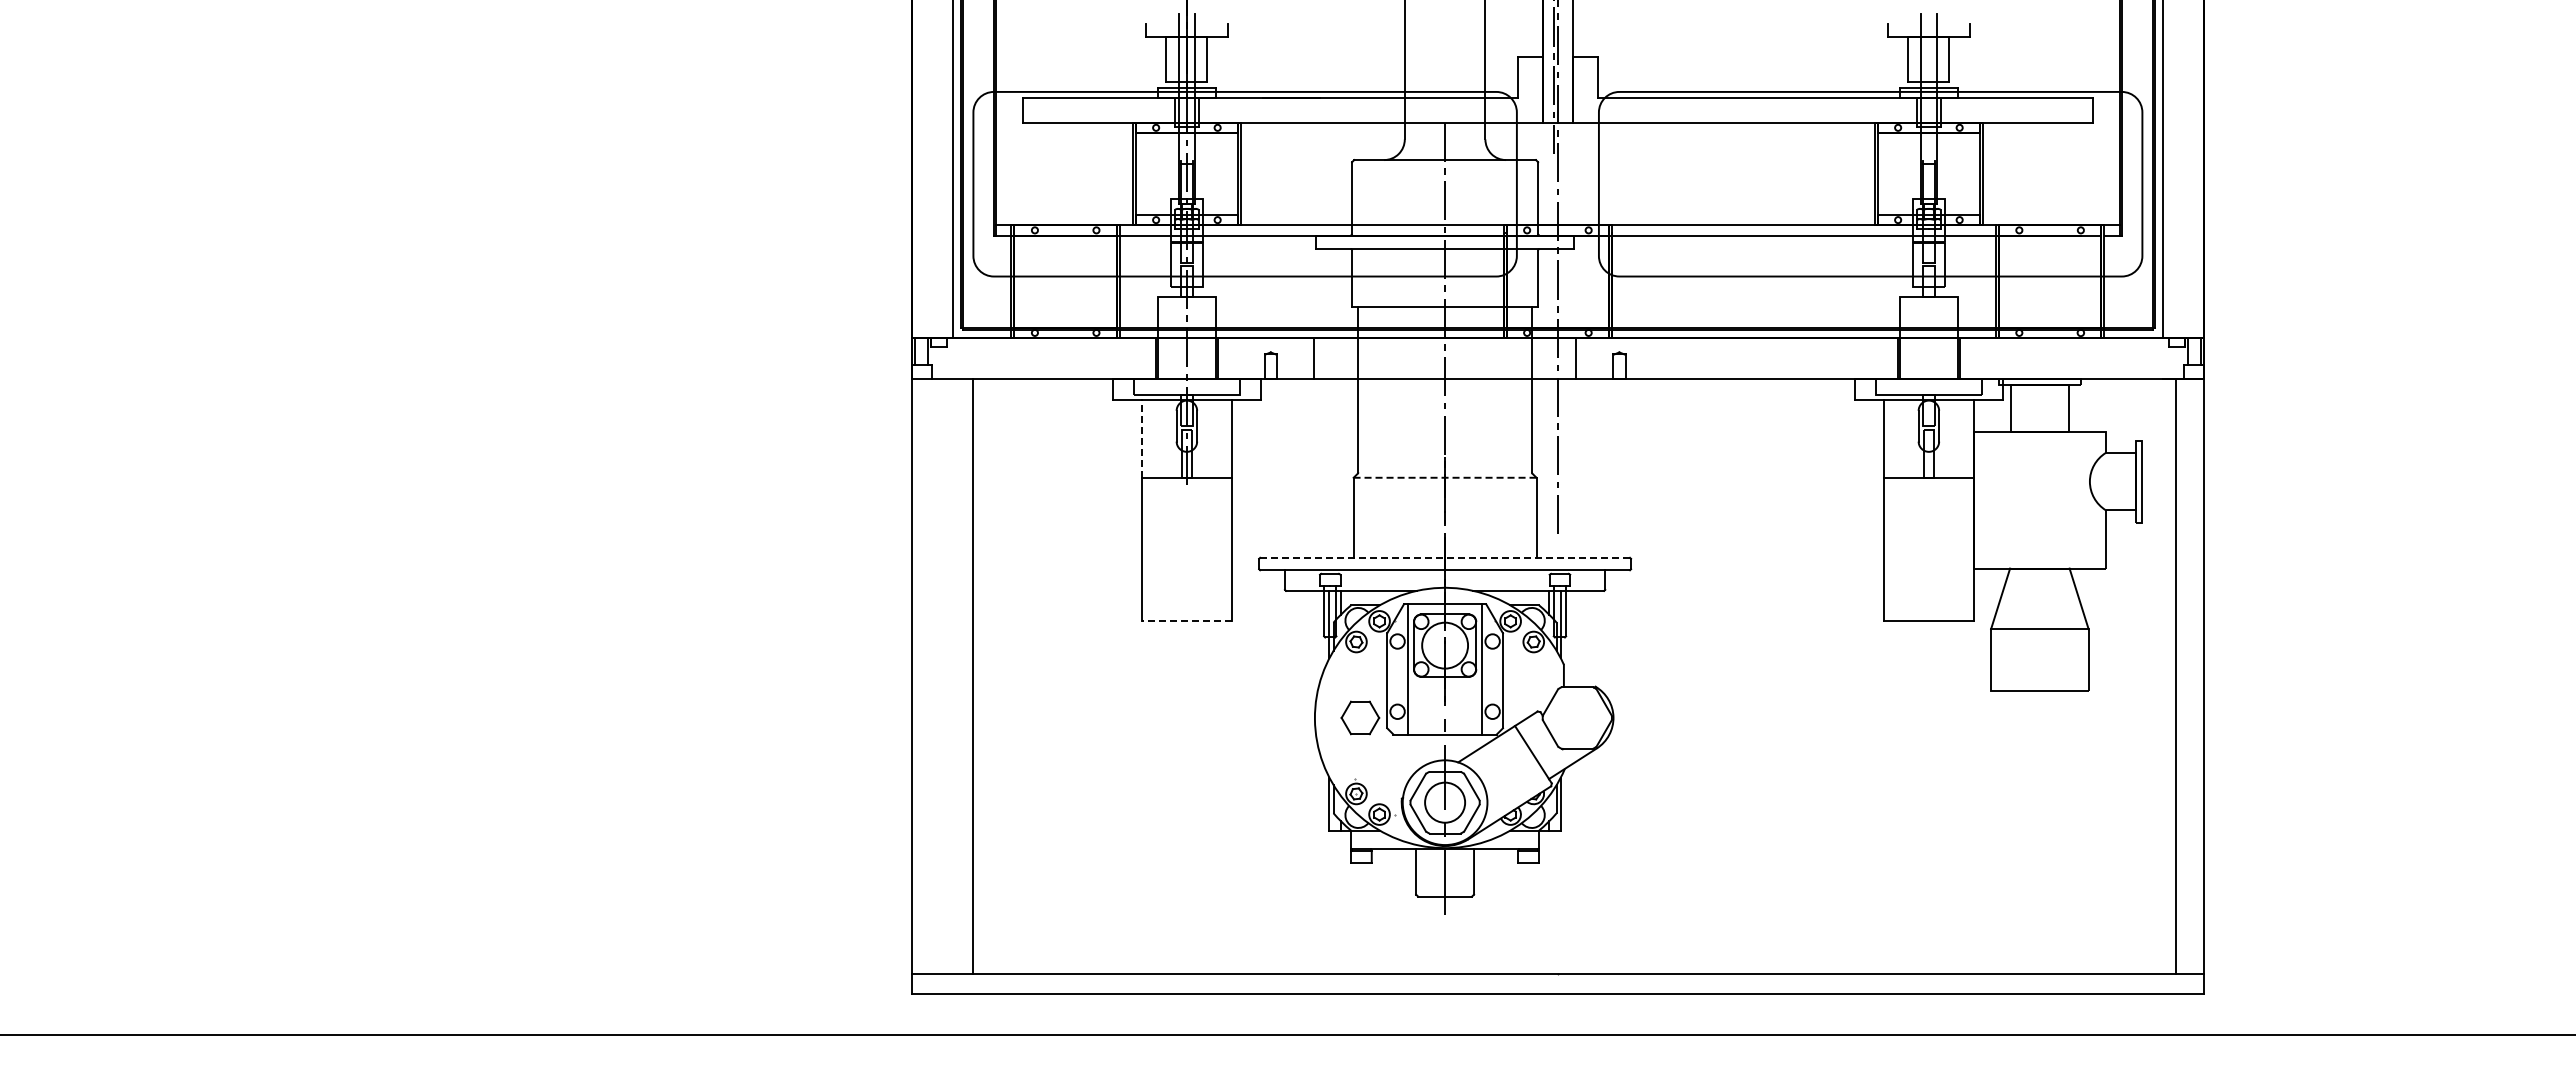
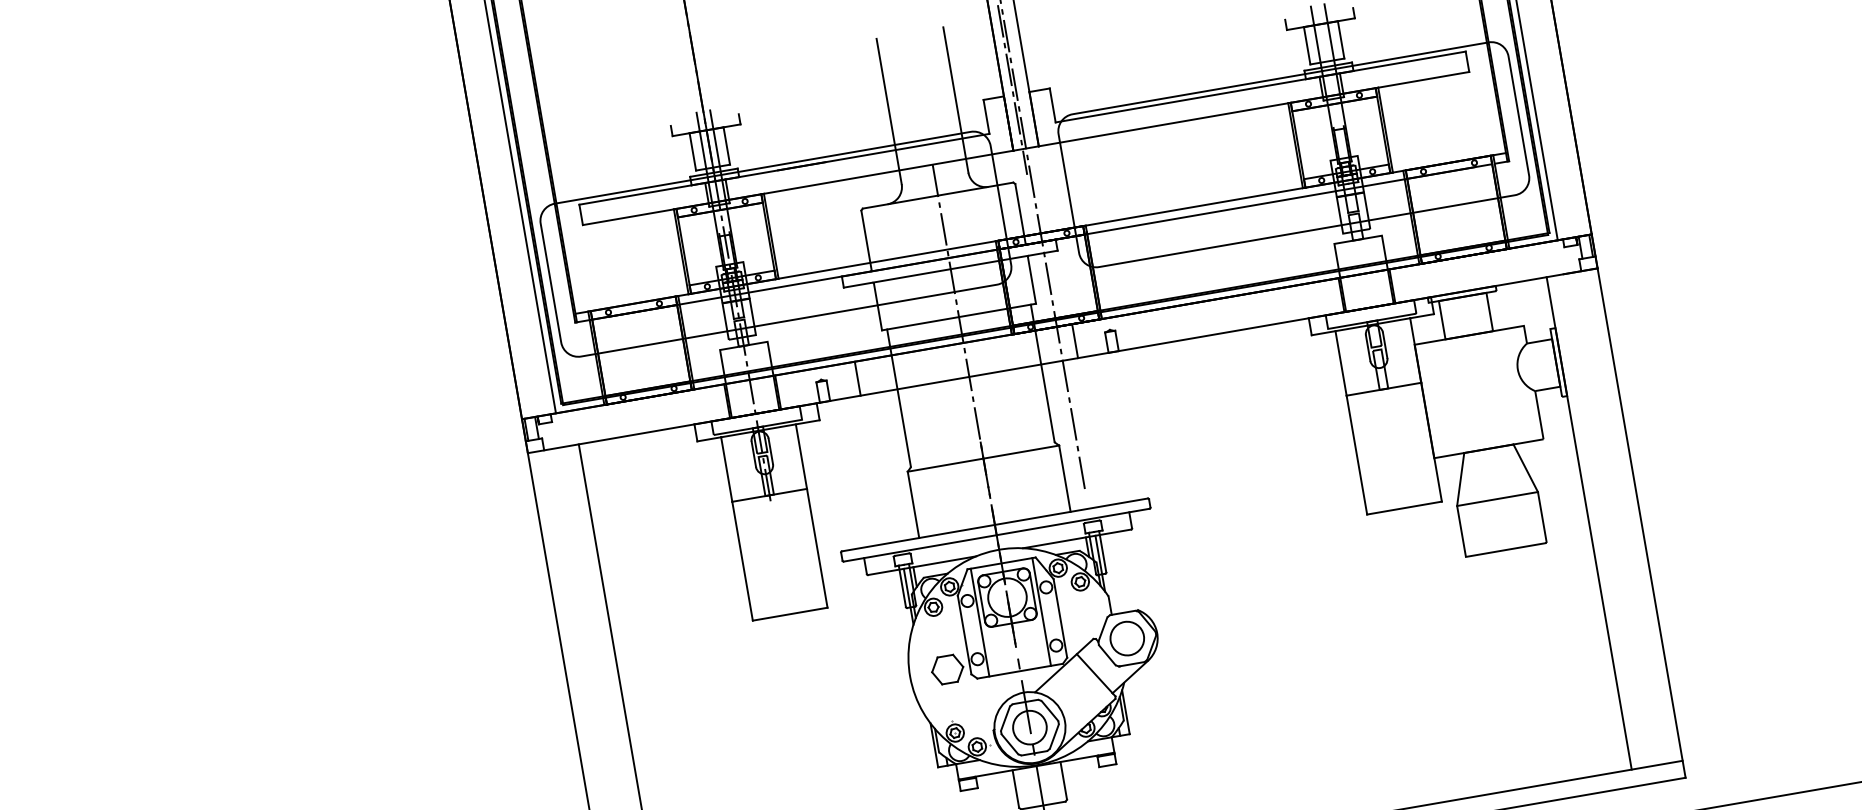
line: (1141, 438) -> (726, 469), dashed -> solid
line: (1444, 477) -> (982, 458), dashed -> solid
line: (1445, 557) -> (995, 524), dashed -> solid
line: (1186, 621) -> (789, 614), dashed -> solid
line: (2176, 676) -> (1589, 523), moved
circle: (1577, 717) -> (1127, 638), added

